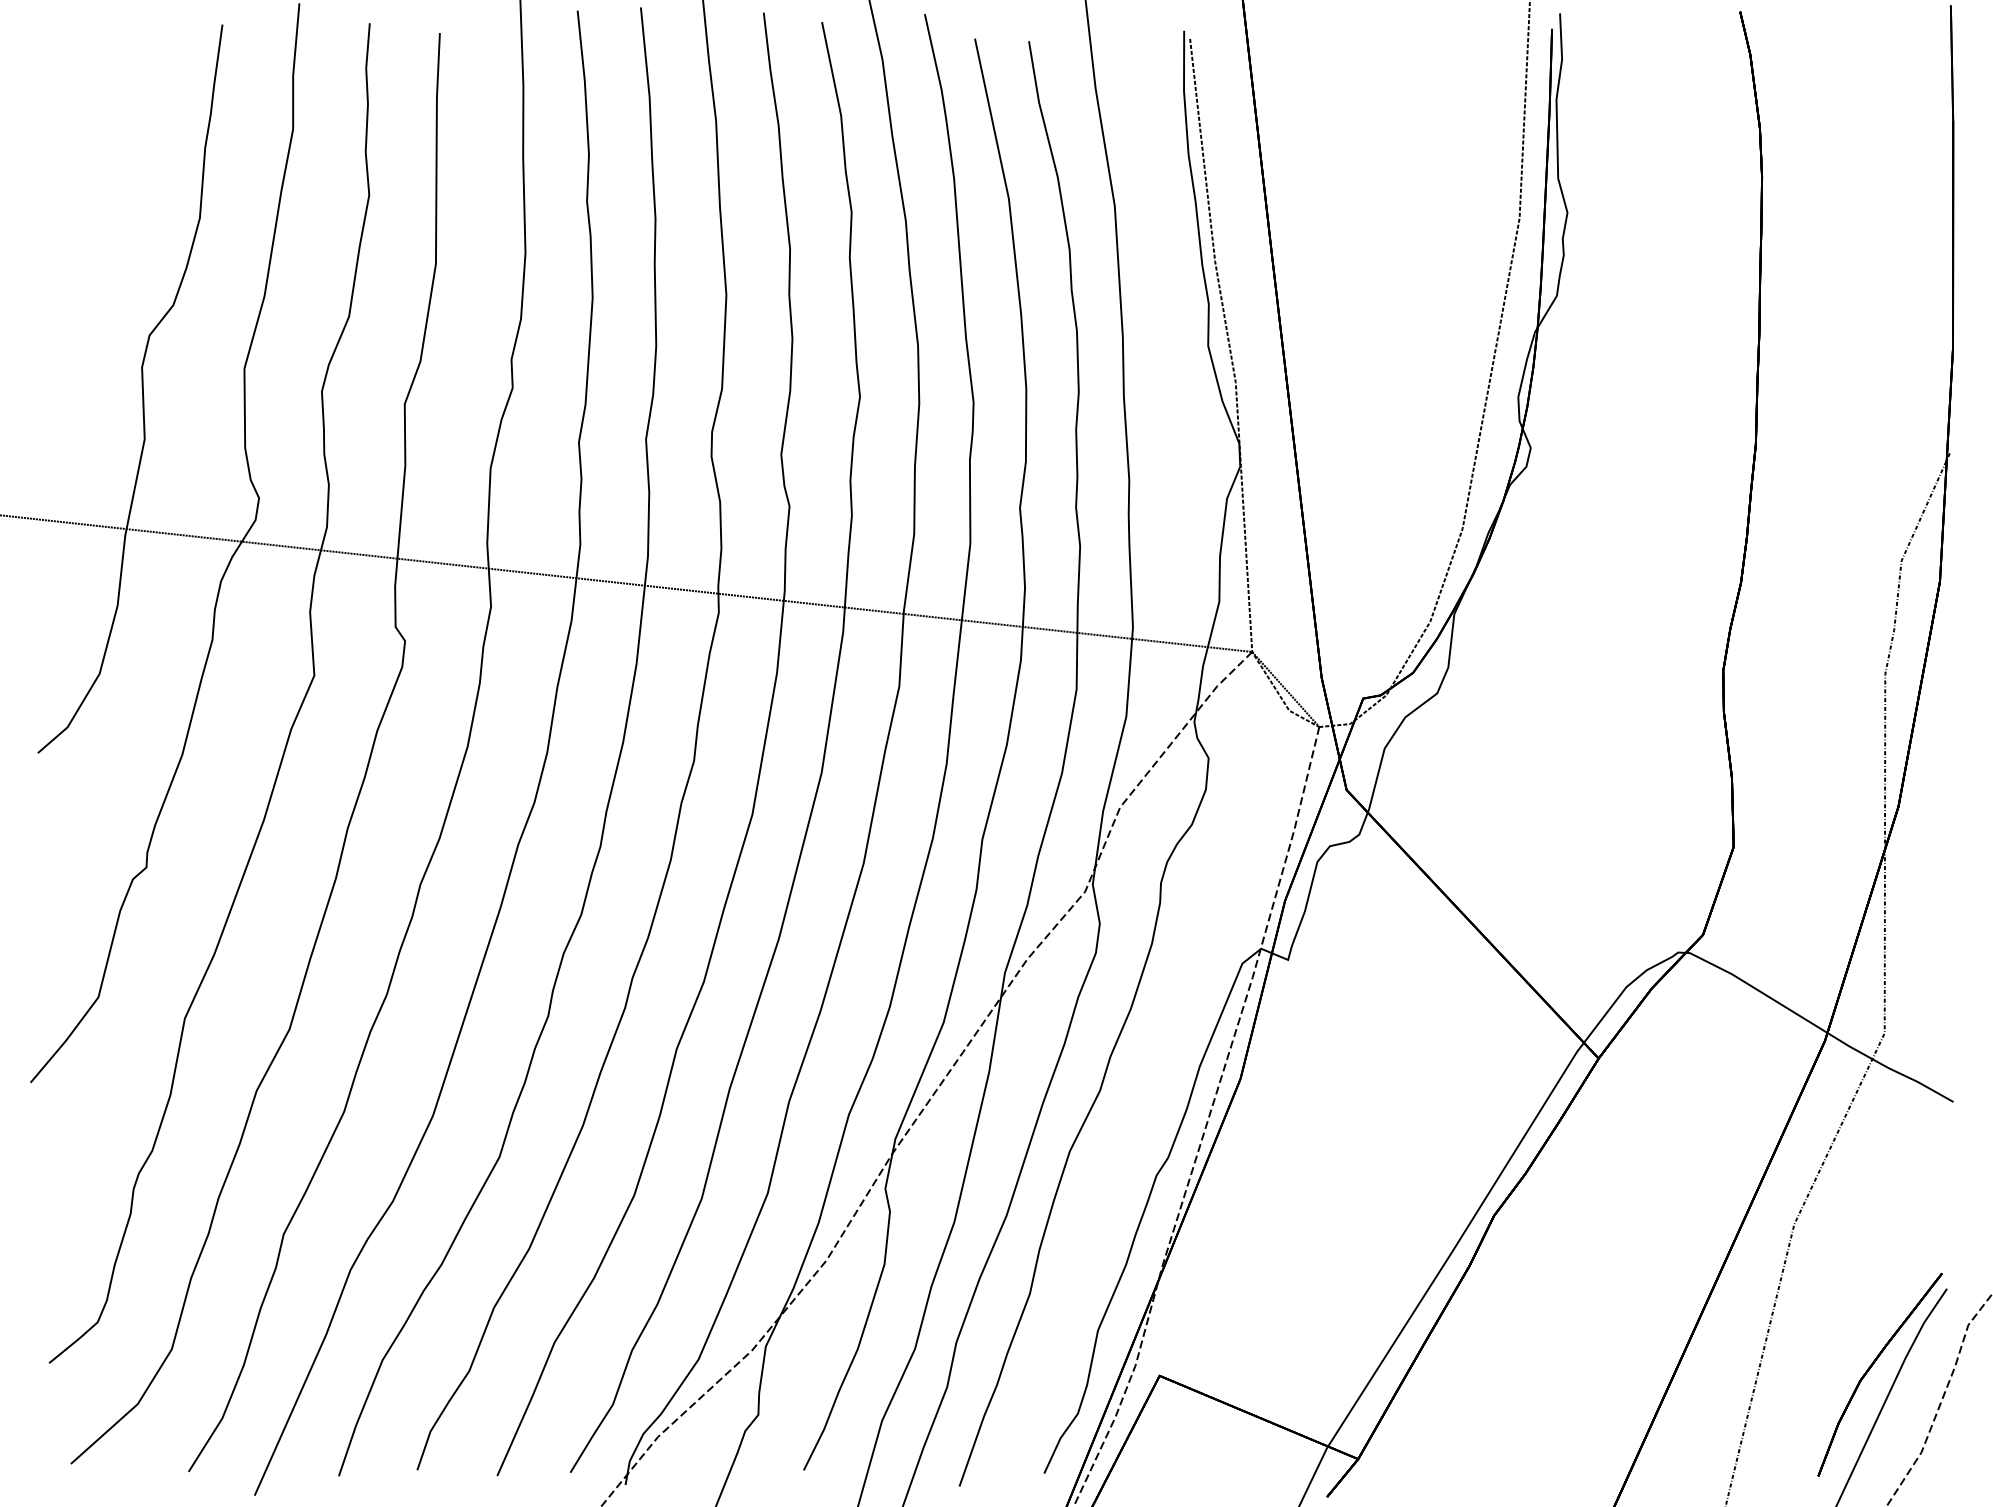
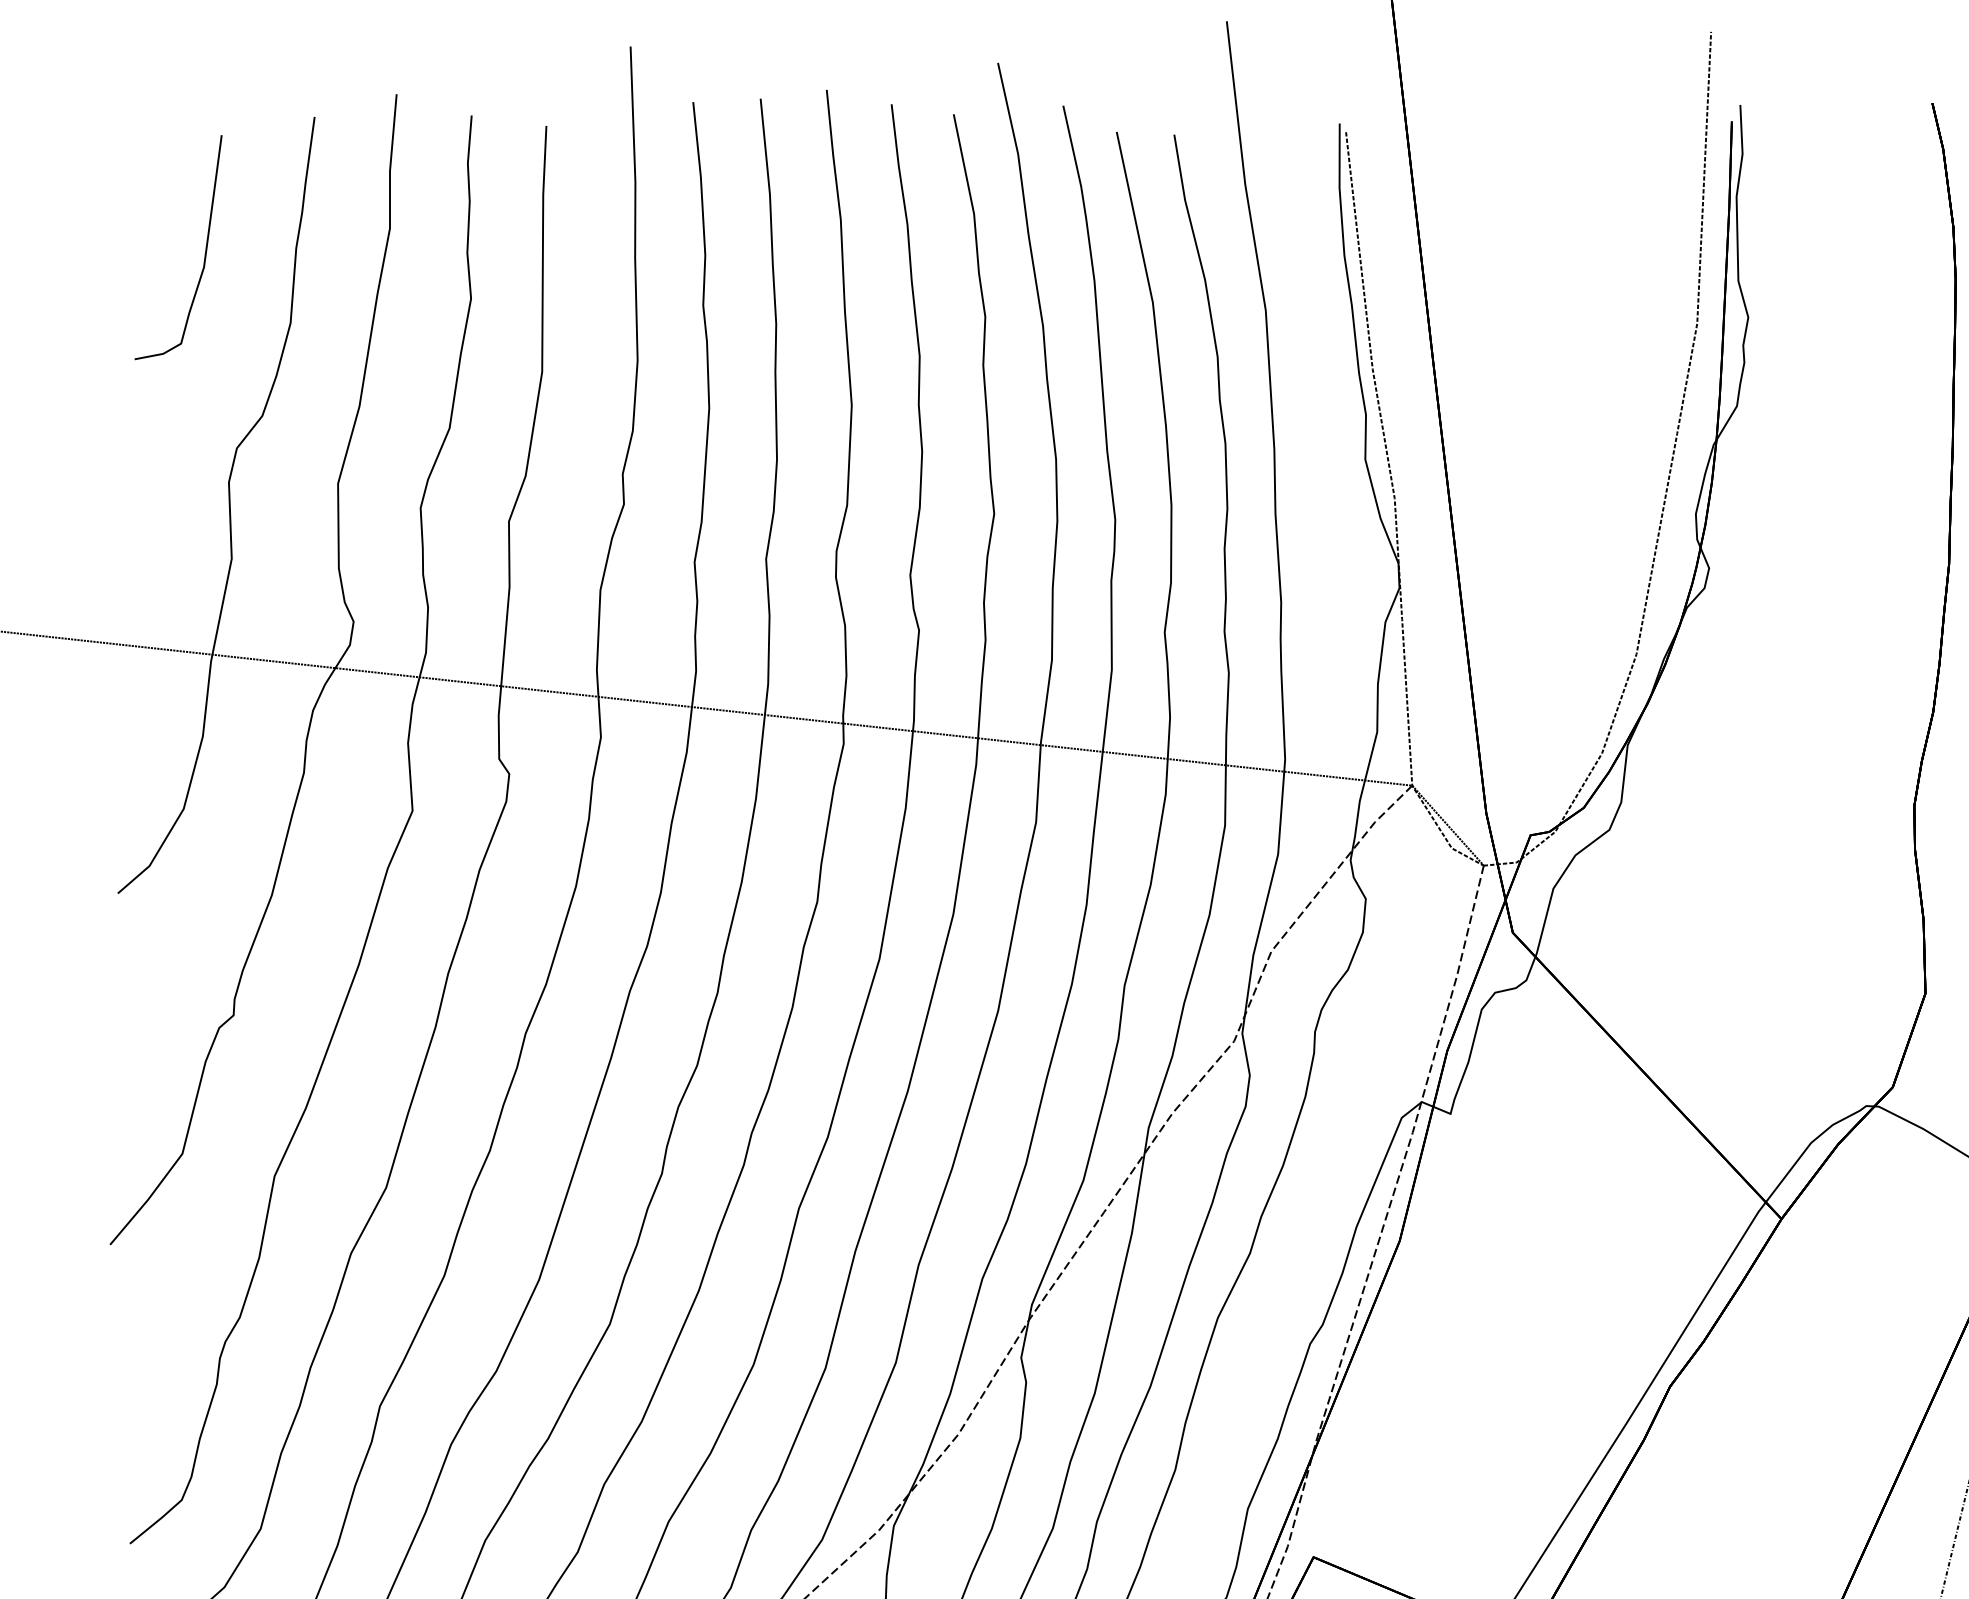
part: (119, 150) -> (204, 251), added

